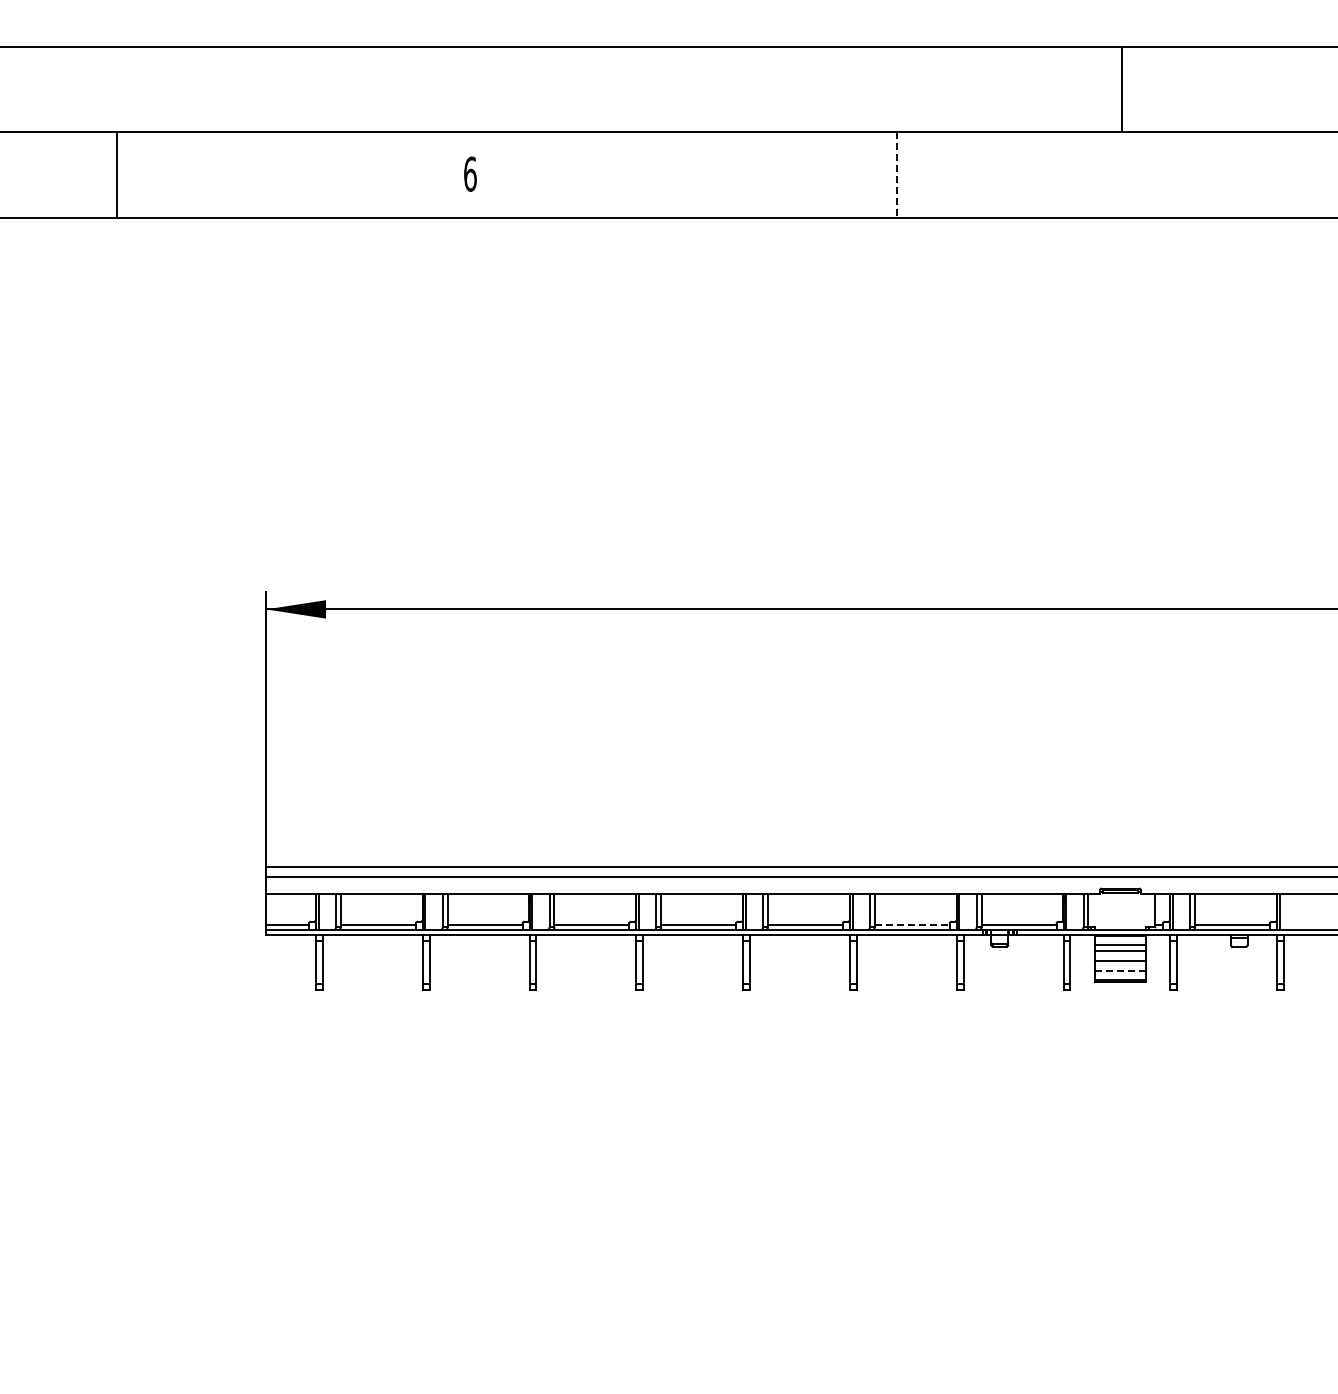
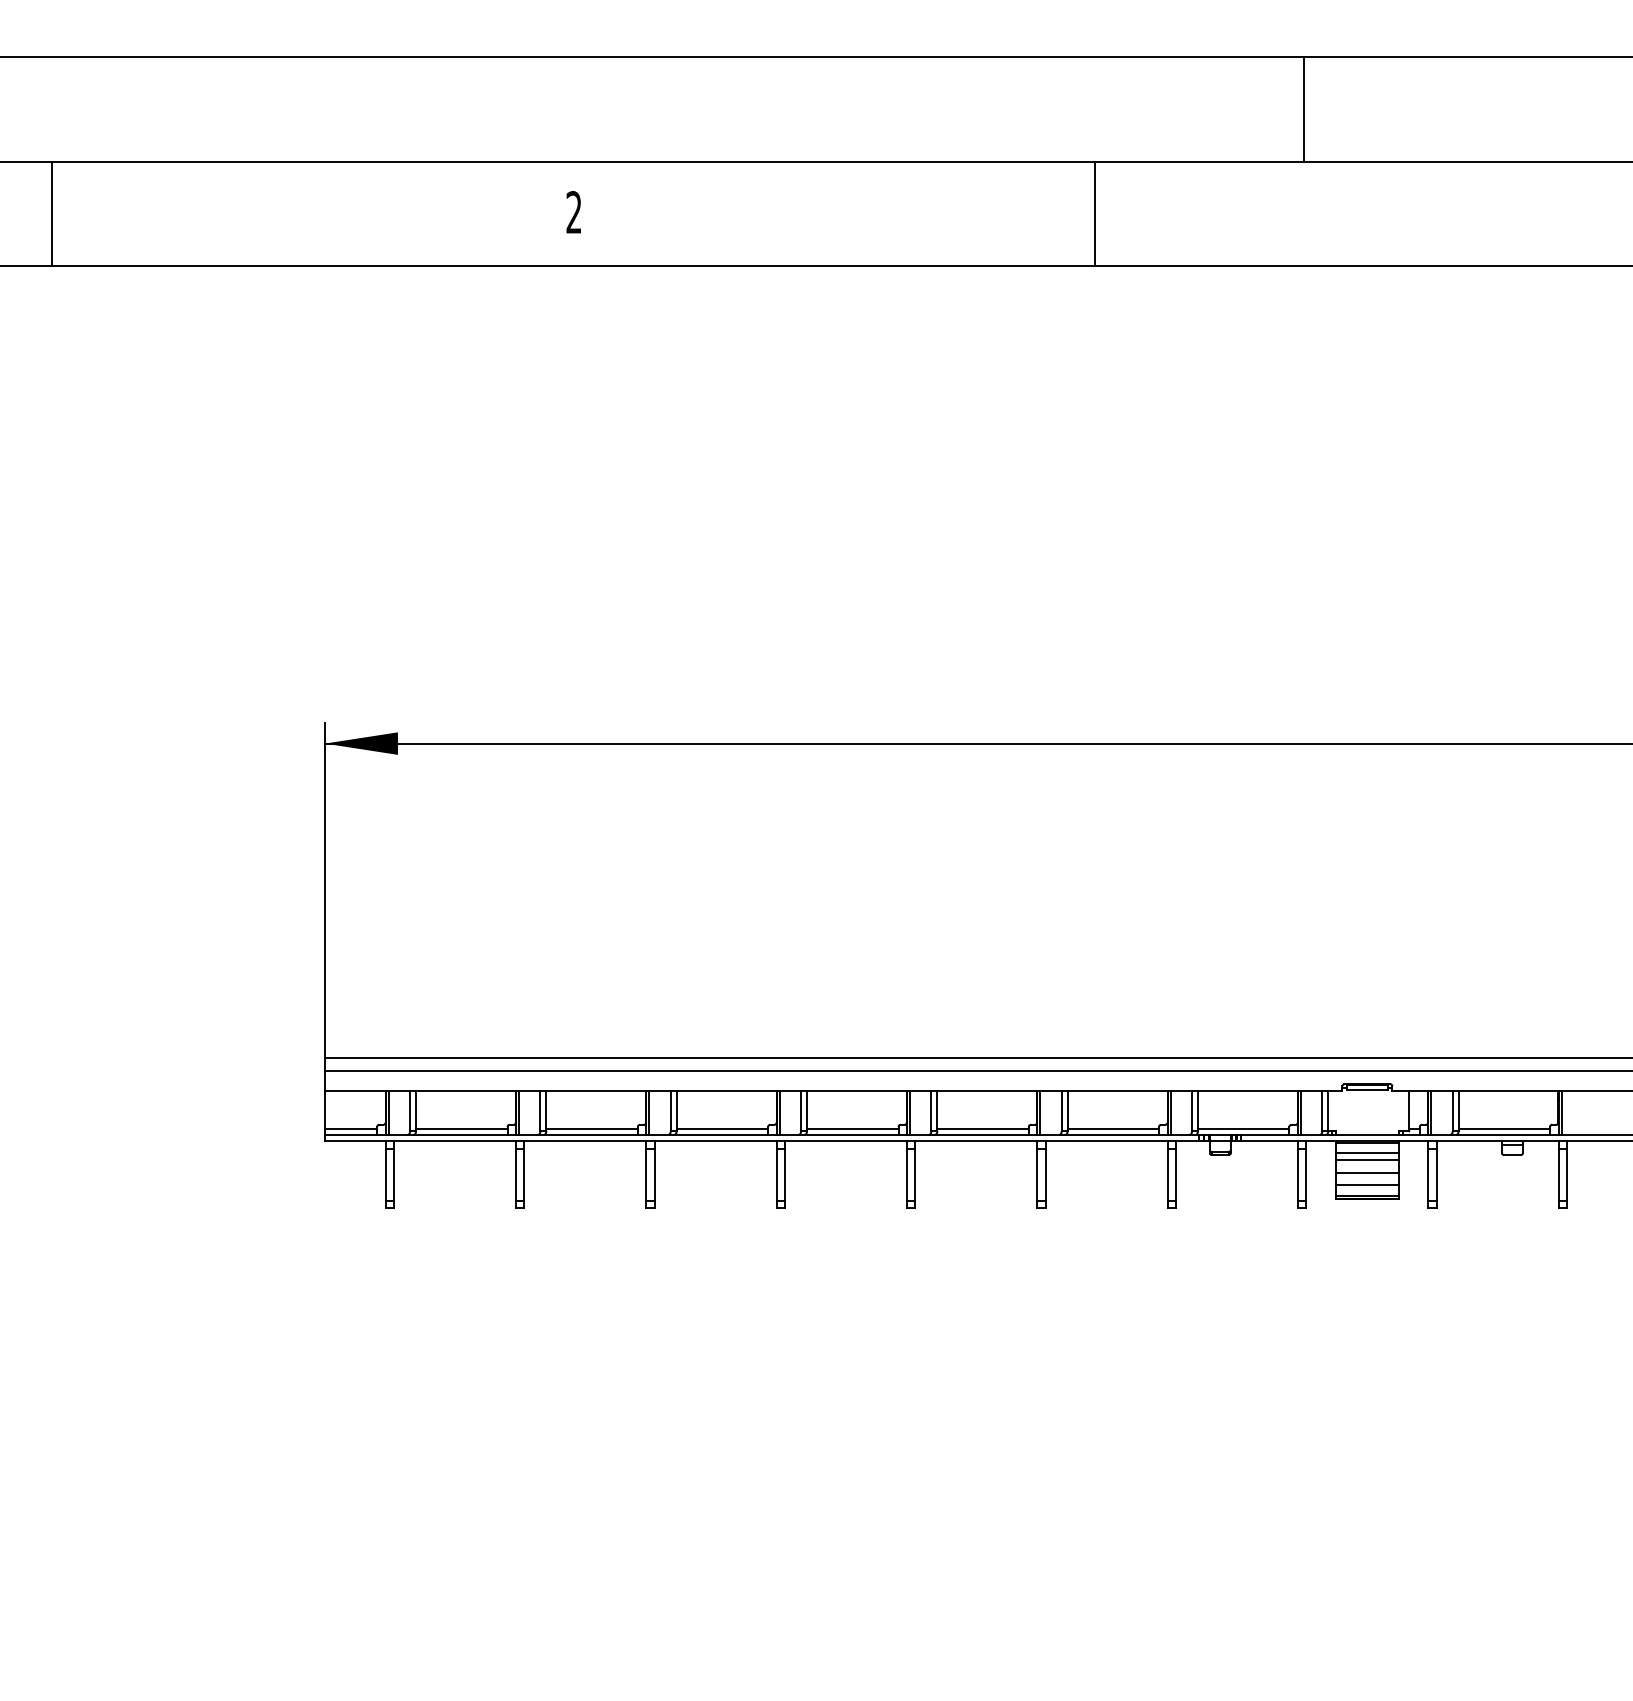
line: (1122, 89) -> (1304, 109), moved
text: (470, 173) -> (574, 211), 6 -> 2
line: (117, 174) -> (51, 212), moved
line: (897, 175) -> (1095, 214), dashed -> solid
line: (912, 925) -> (1113, 1129), dashed -> solid
line: (1120, 971) -> (1367, 1185), dashed -> solid

